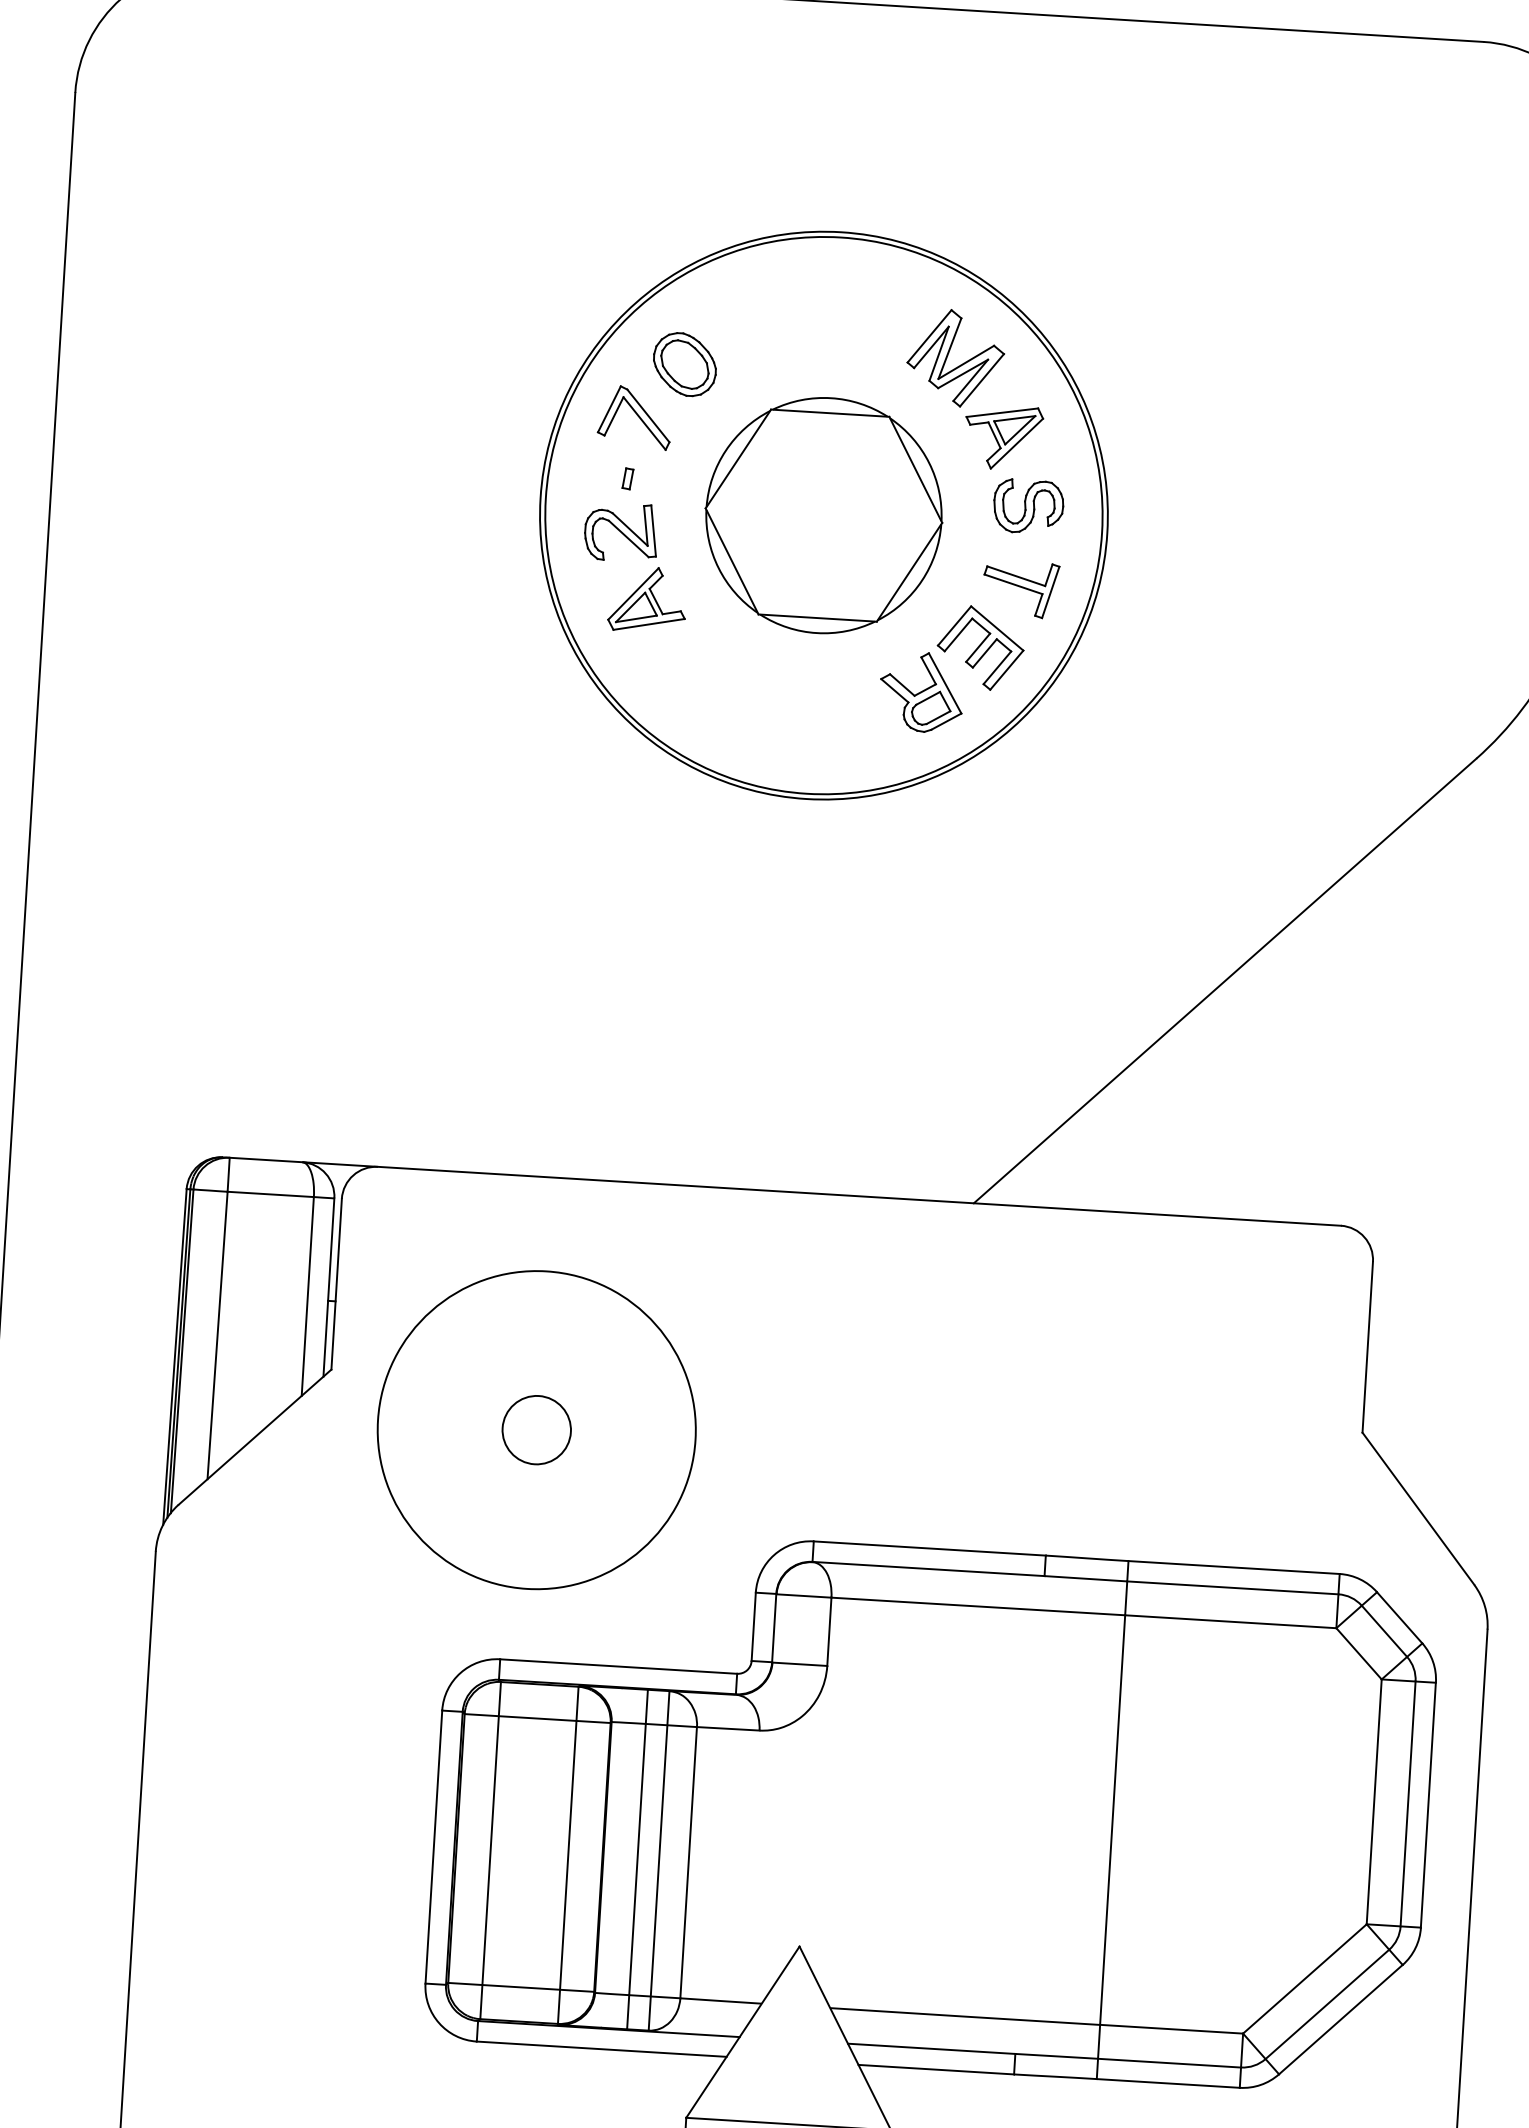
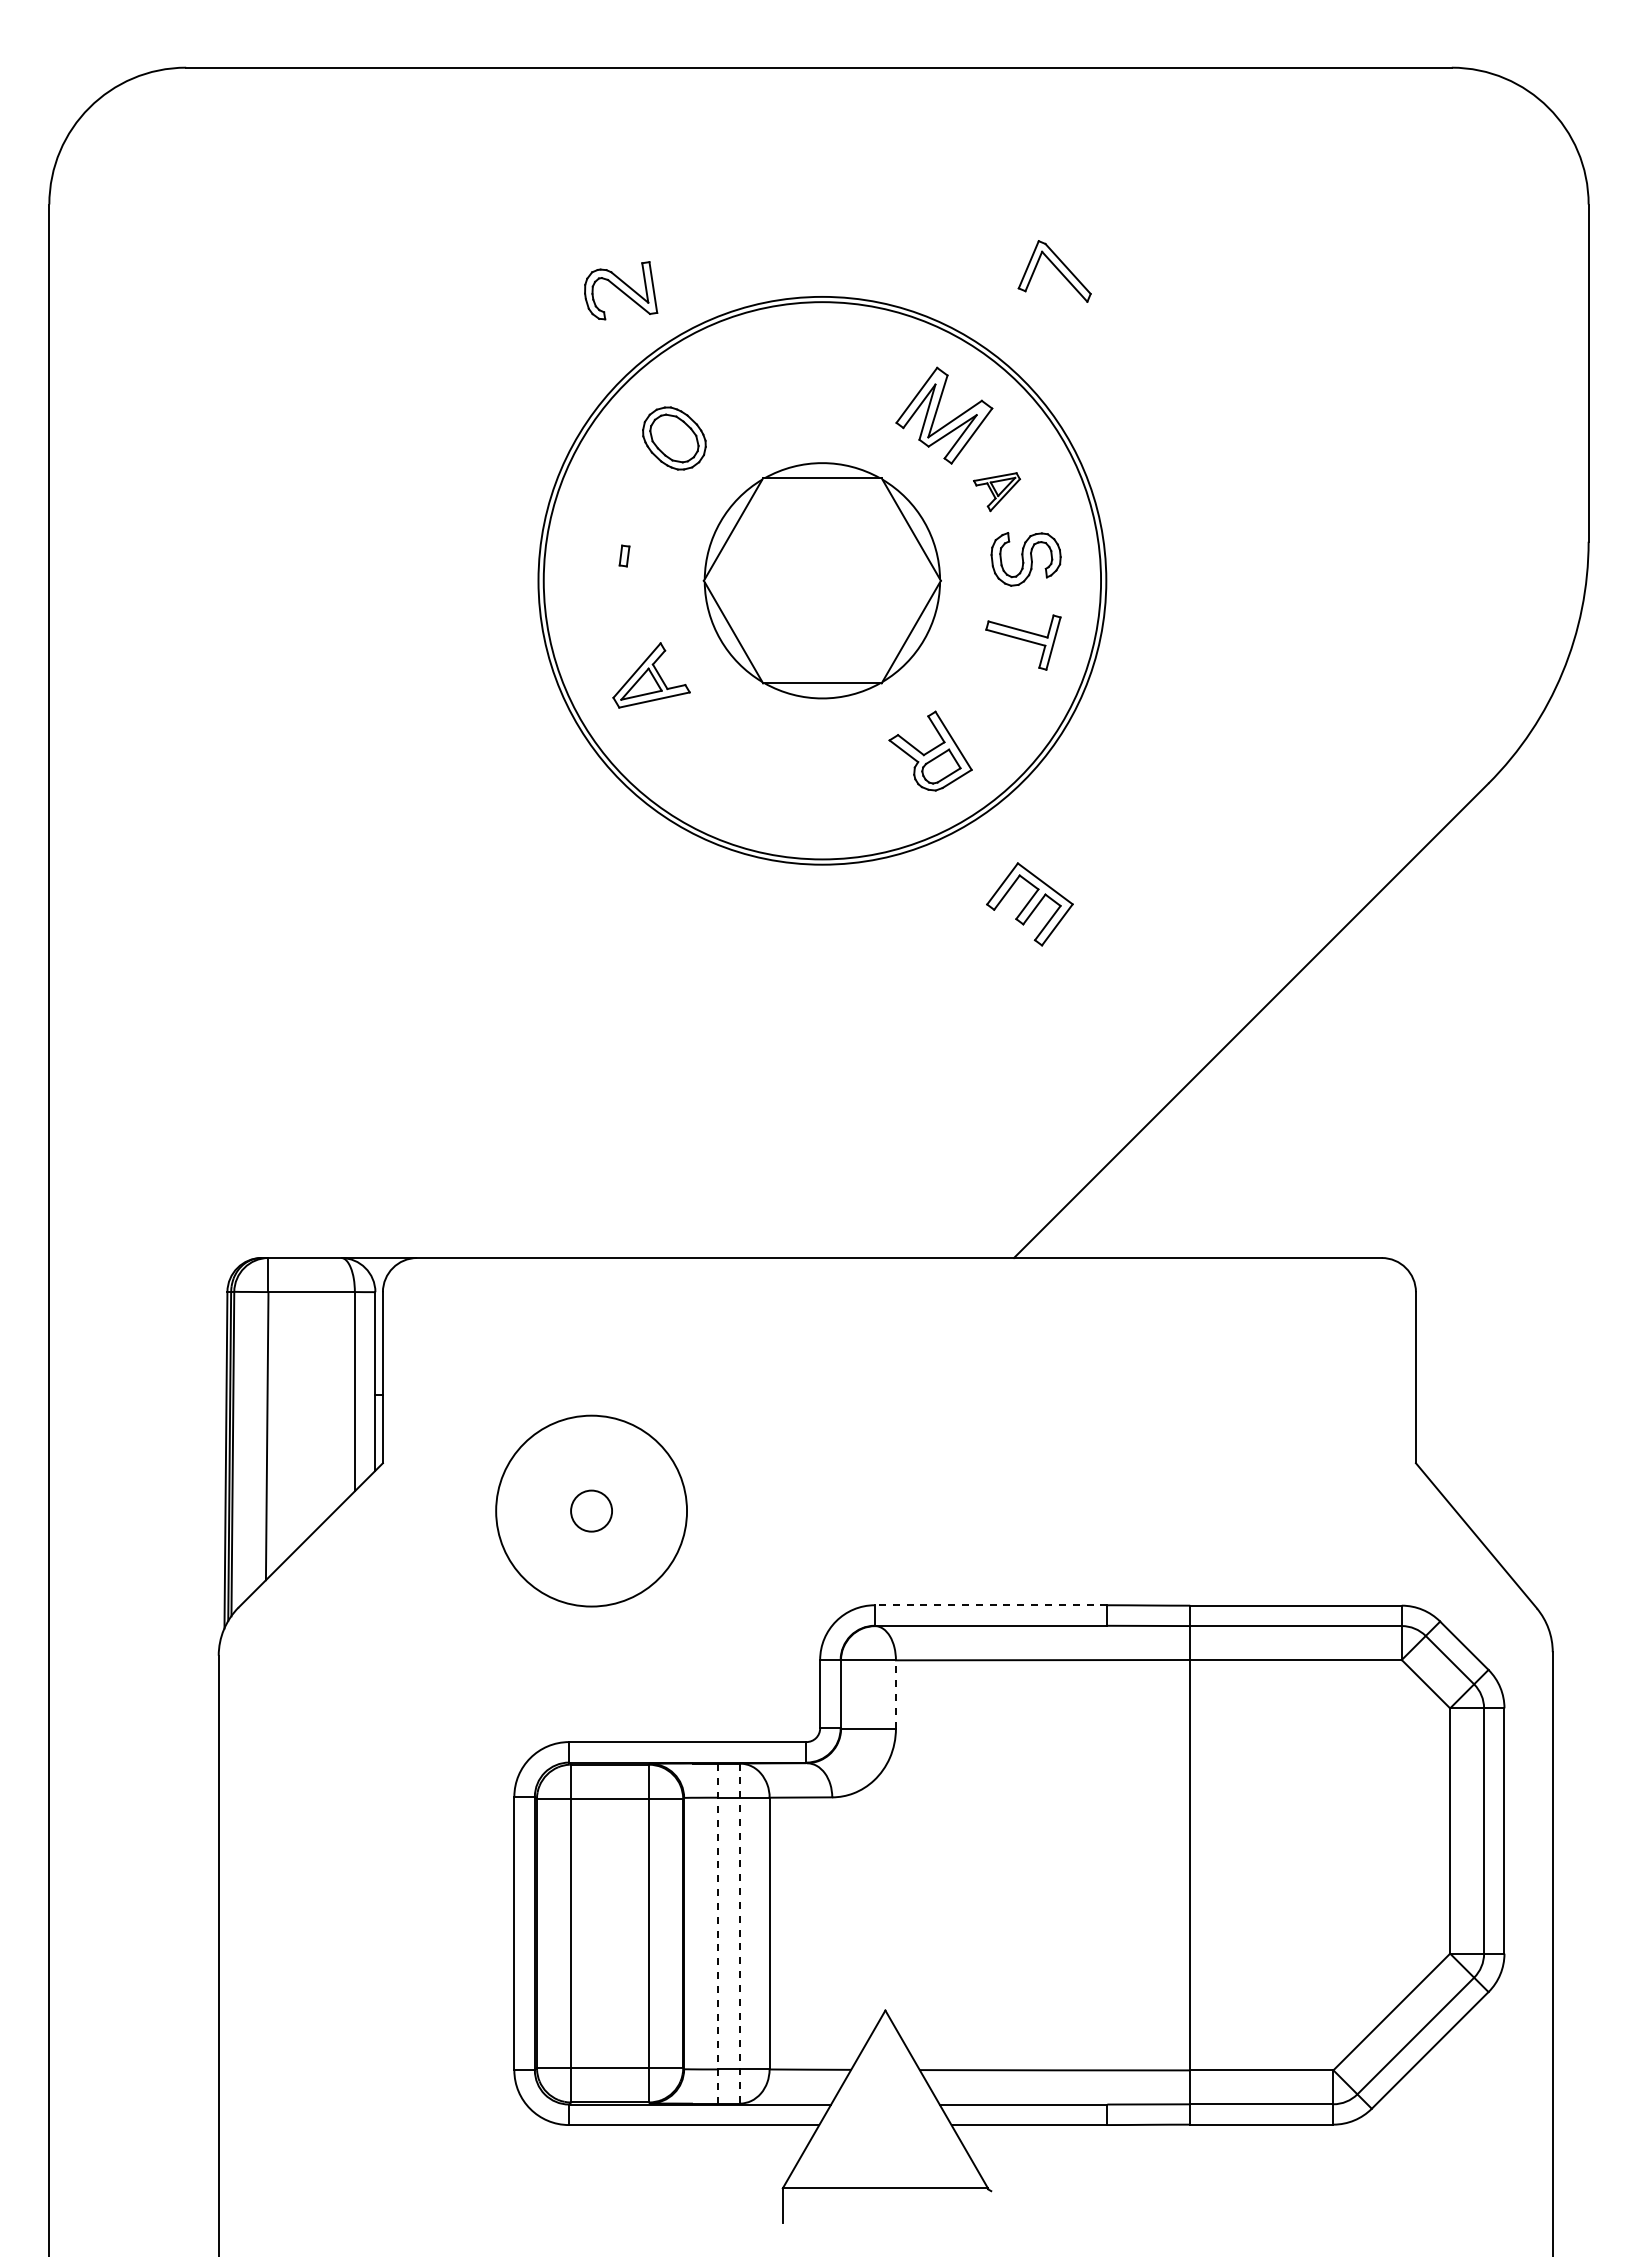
part: (634, 417) -> (1054, 271), moved
part: (1003, 437) -> (996, 491), size x0.6
part: (621, 532) -> (621, 290), moved
part: (980, 648) -> (1029, 904), moved
circle: (536, 1429) -> (591, 1510), size x0.6
circle: (536, 1430) -> (591, 1511), size x0.6
line: (929, 1548) -> (990, 1605), solid -> dashed
line: (828, 1631) -> (895, 1694), solid -> dashed
line: (637, 1859) -> (718, 1933), solid -> dashed
line: (658, 1861) -> (739, 1934), solid -> dashed

